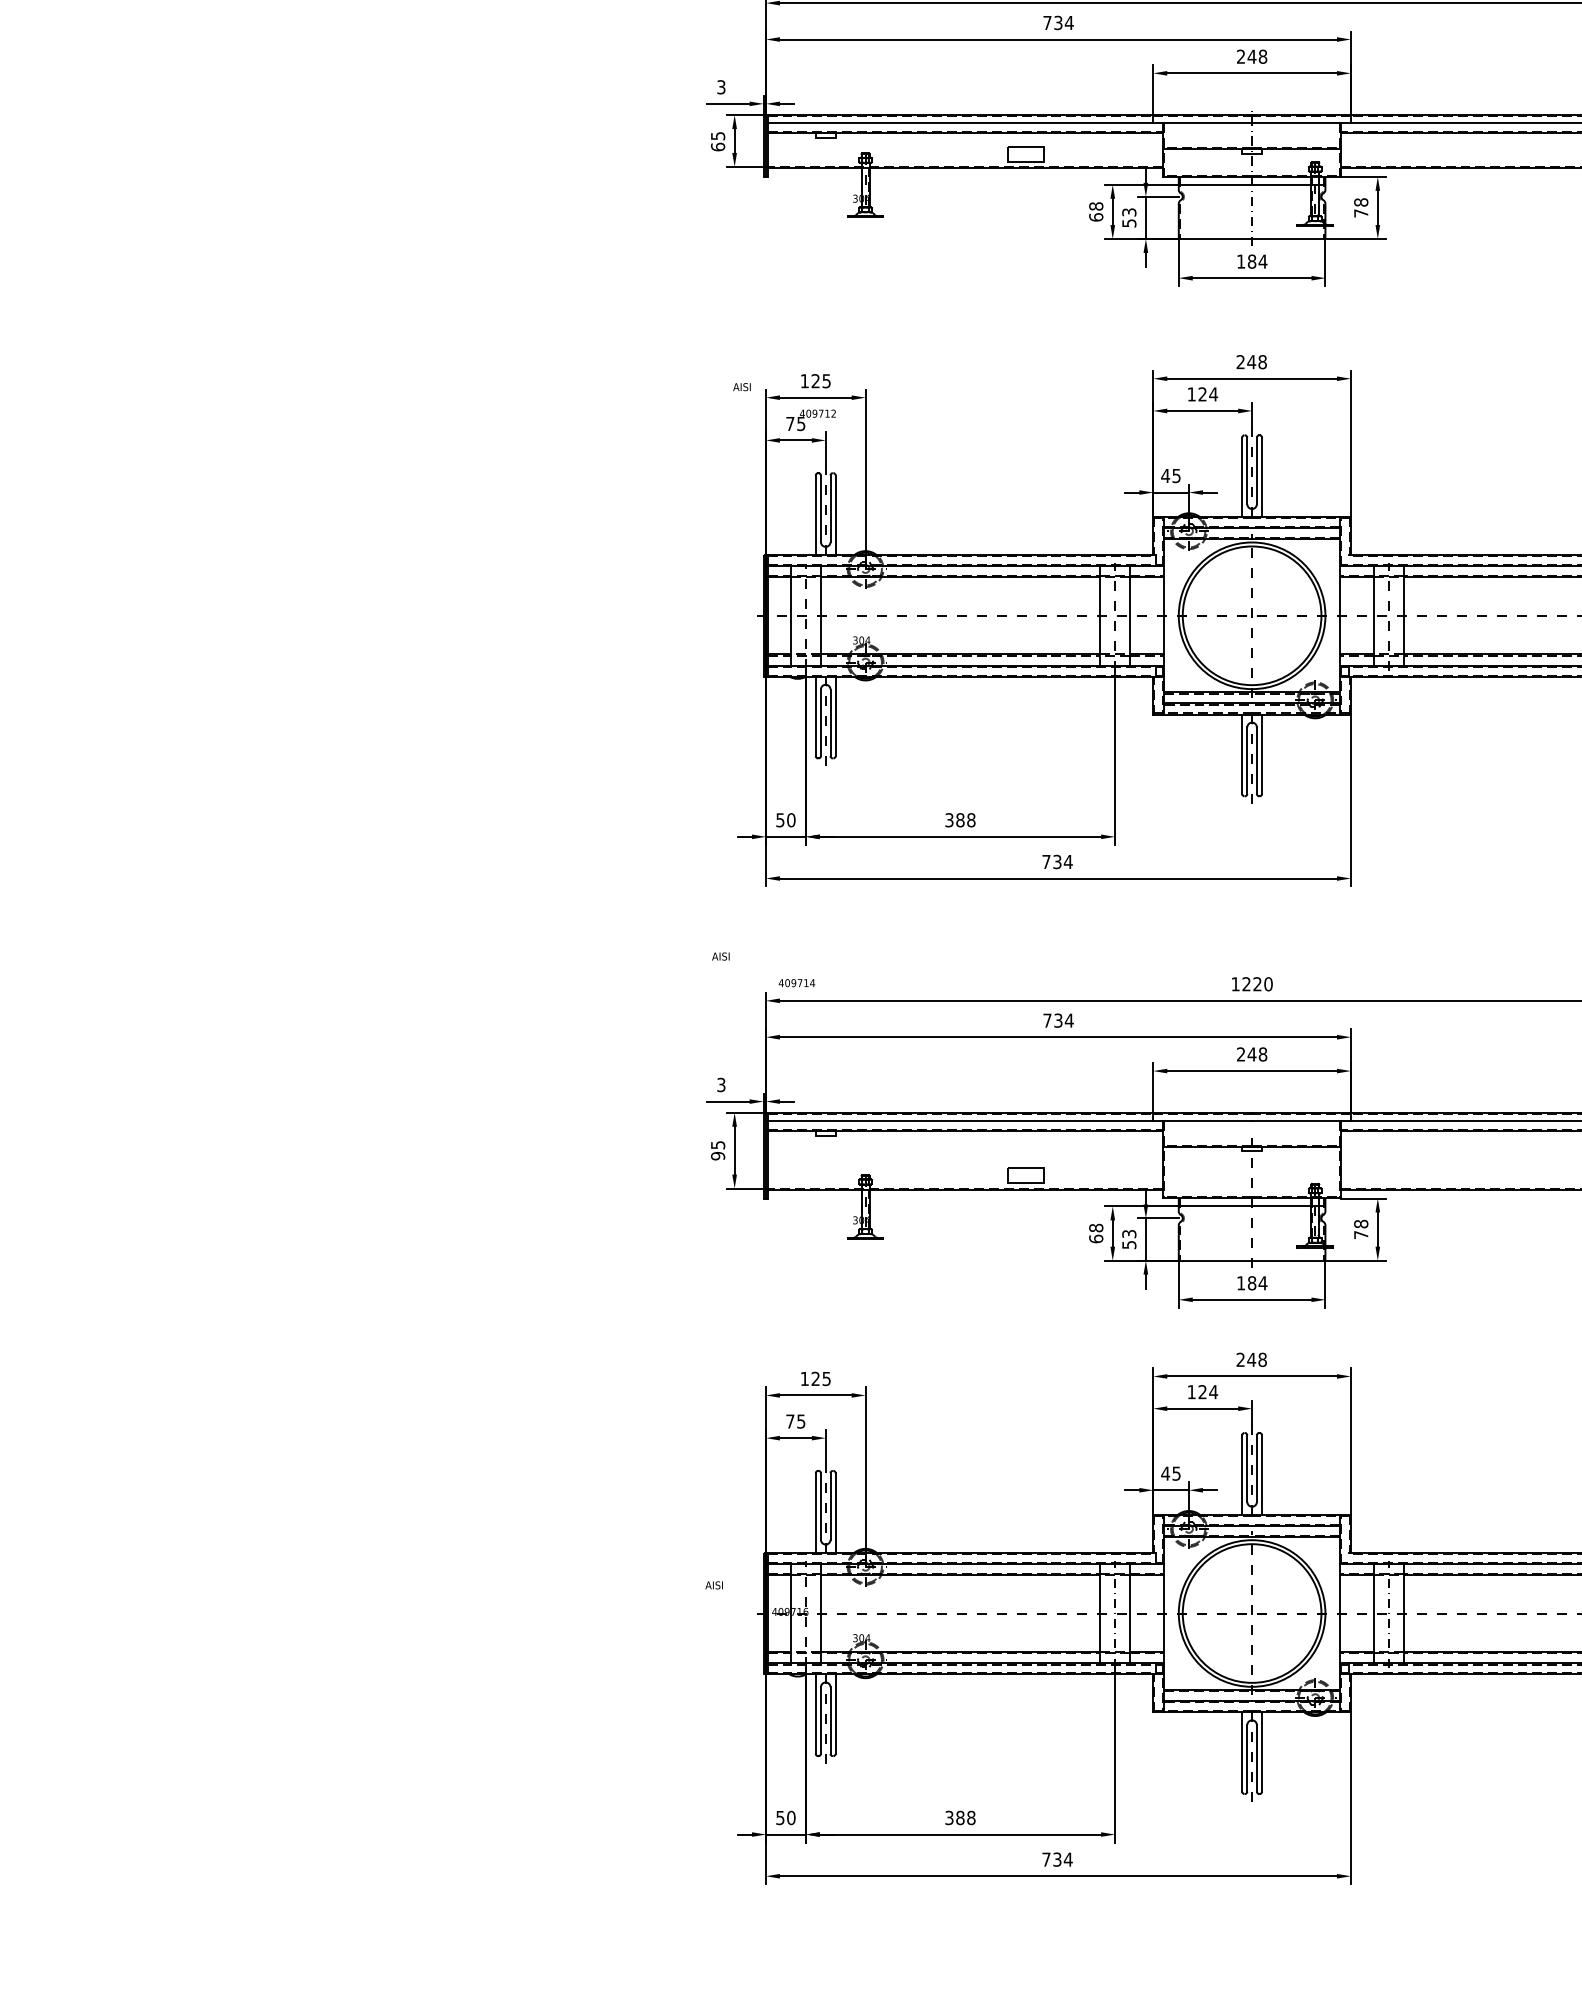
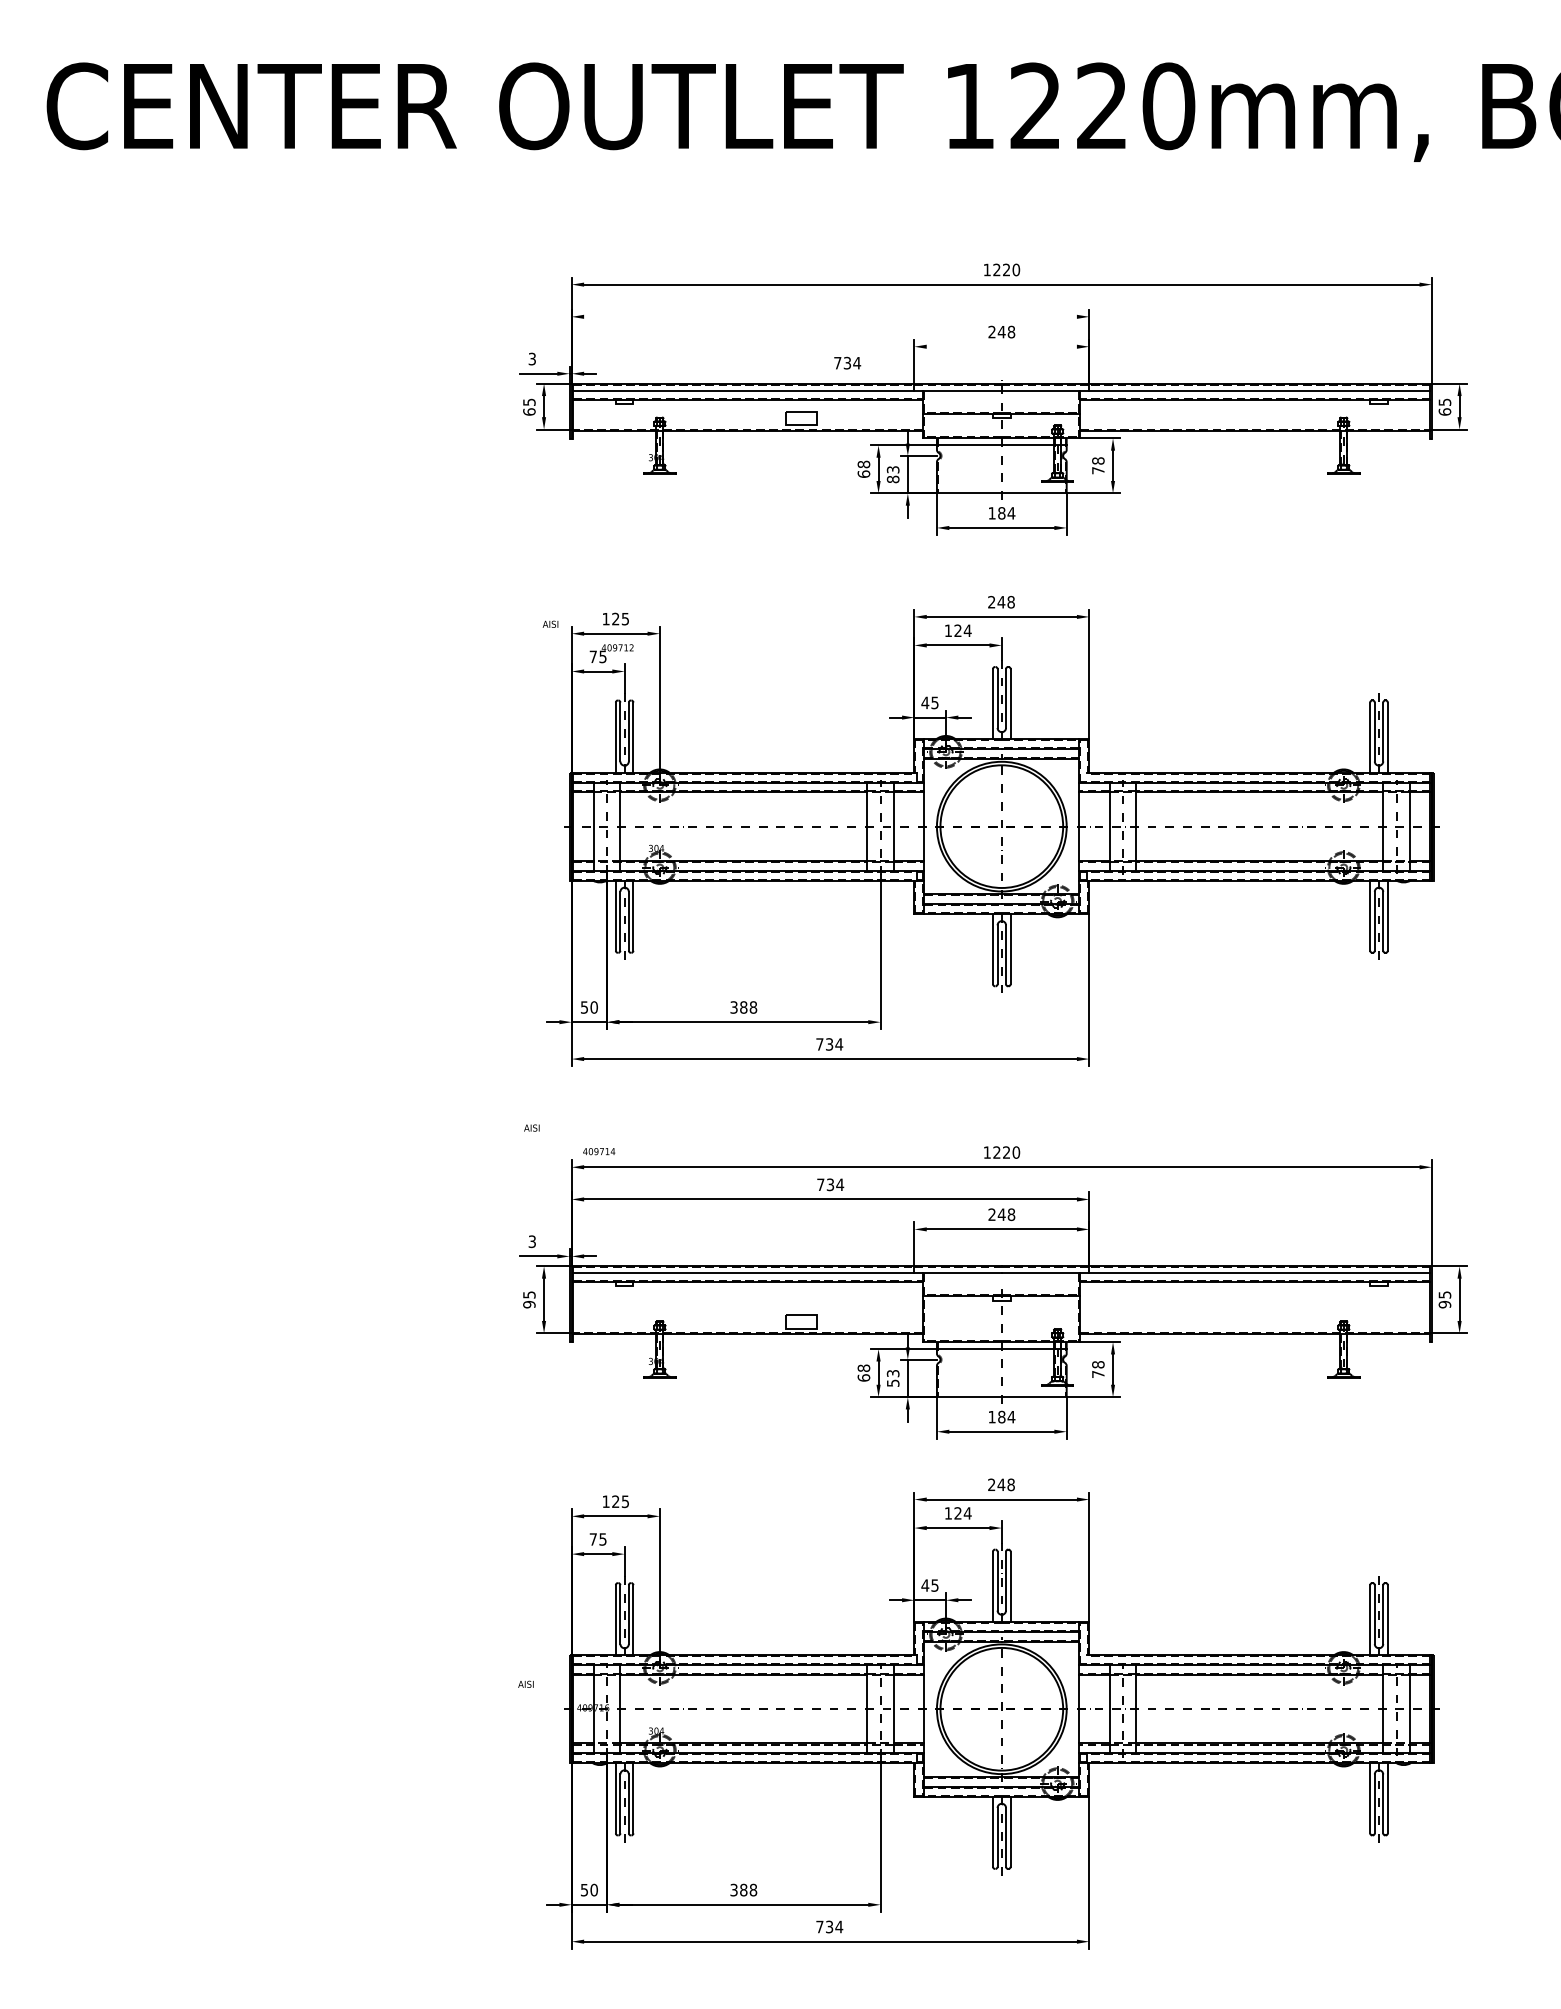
text: (1058, 22) -> (847, 362), moved
line: (1058, 39) -> (830, 316), removed
line: (1251, 73) -> (1001, 346), removed
text: (1128, 223) -> (892, 479), 53 -> 83

